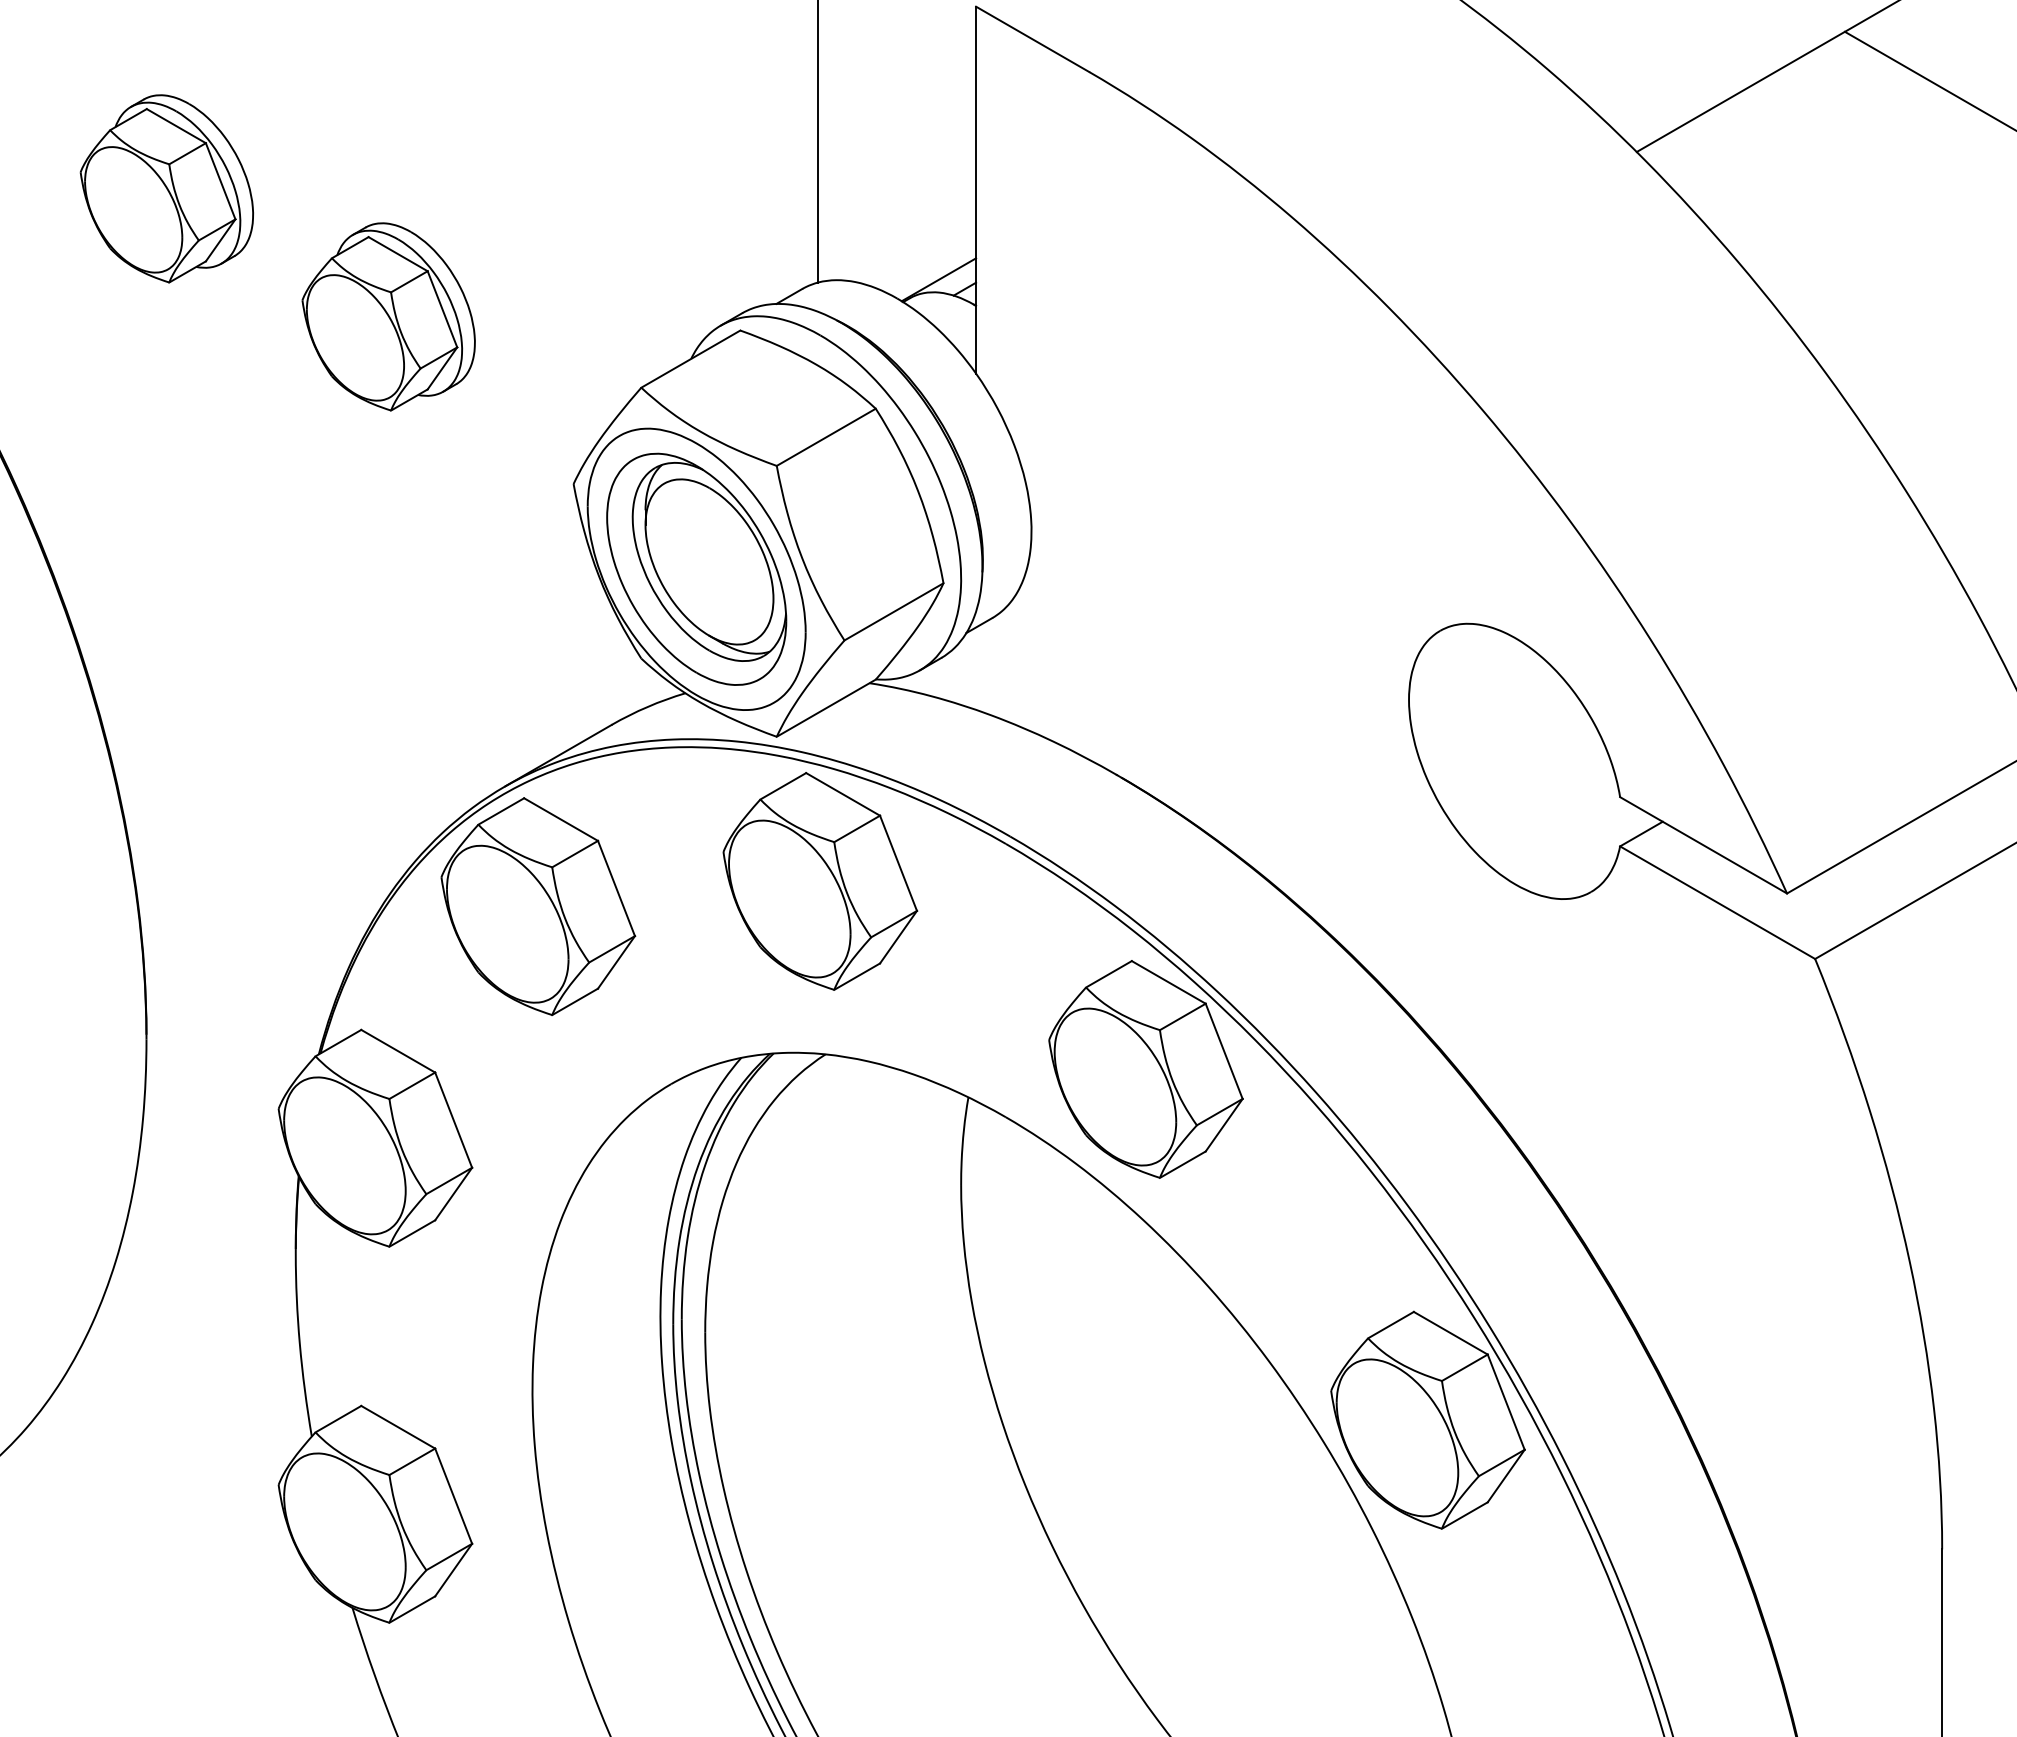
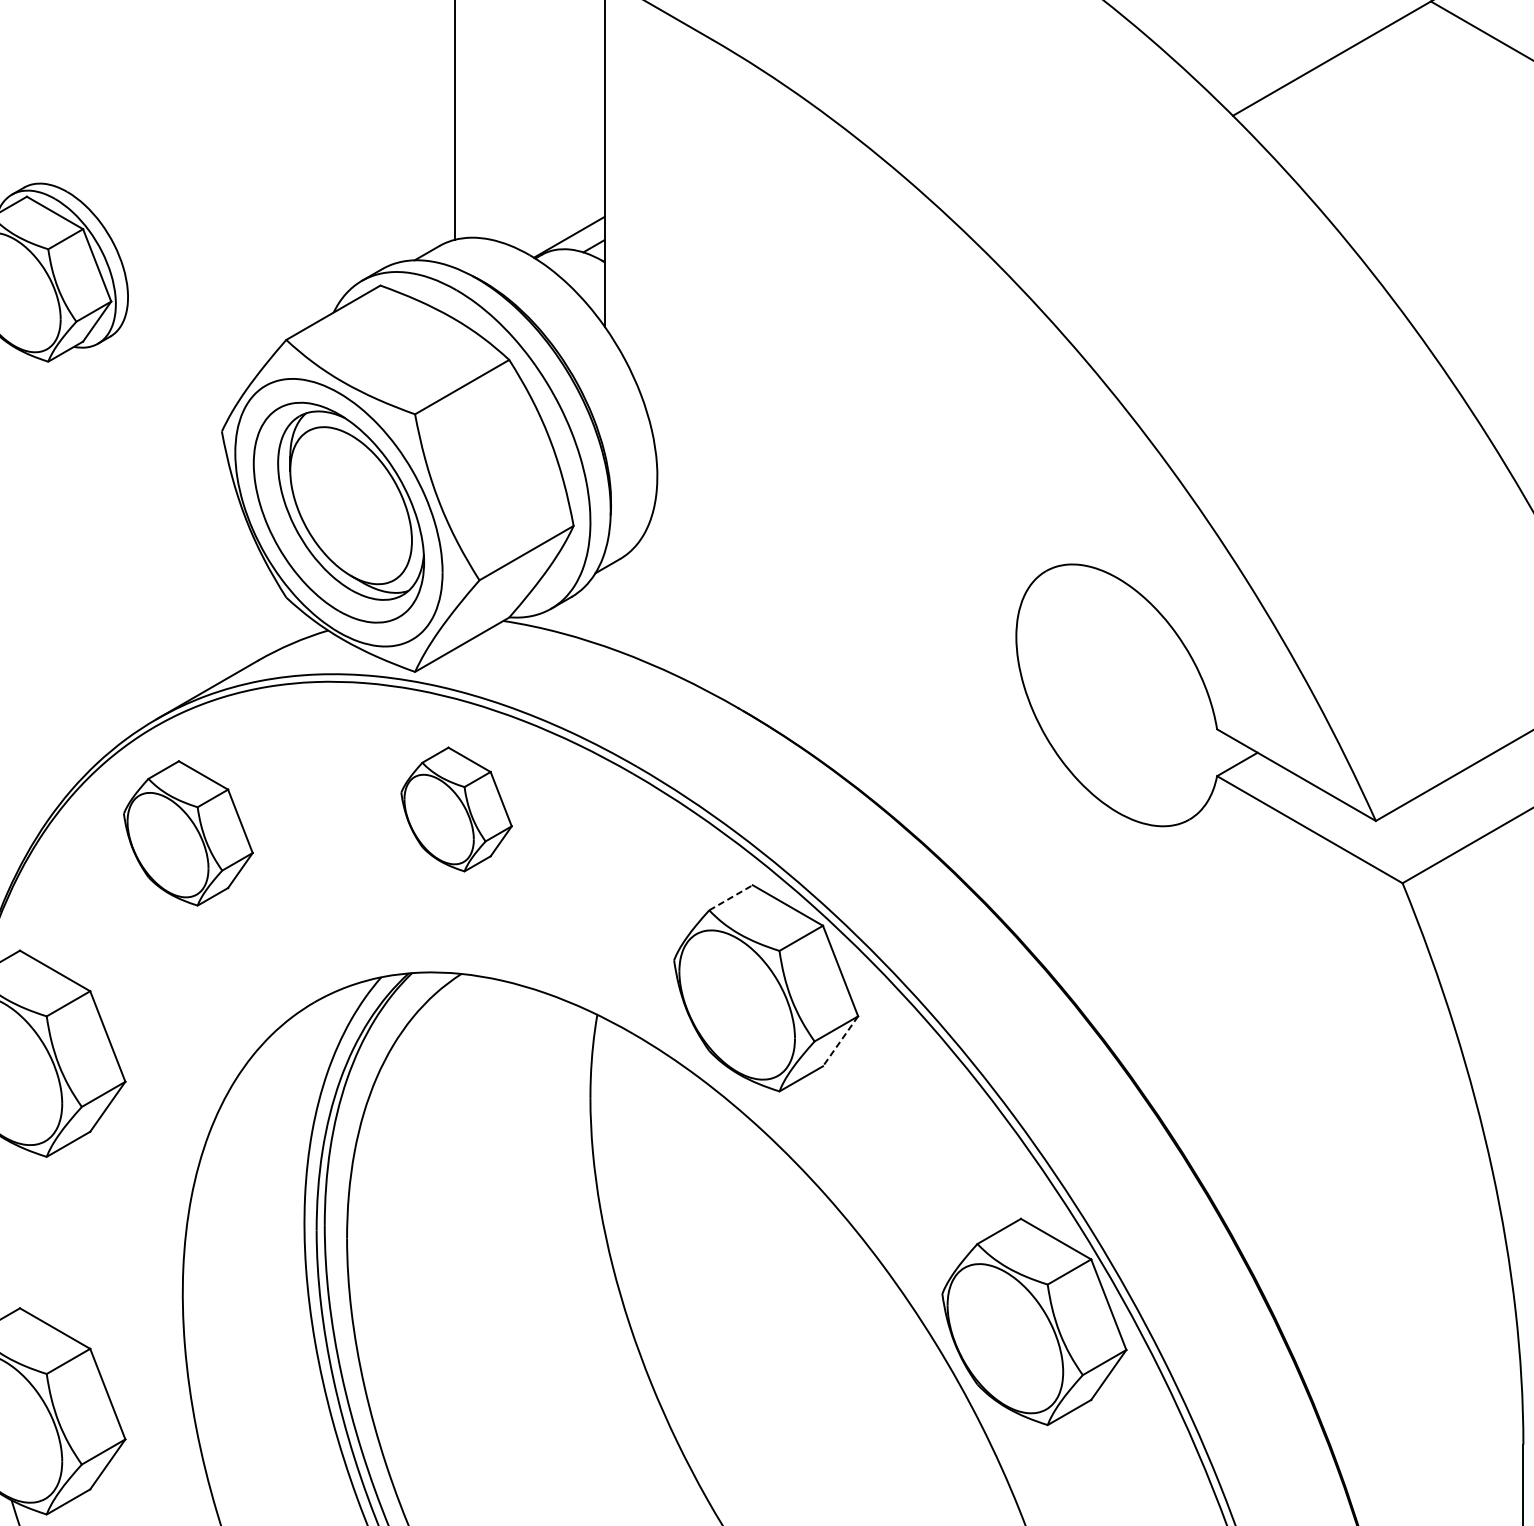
part: (820, 881) -> (456, 809), size x0.6
part: (538, 906) -> (188, 833), size x0.7
line: (1109, 974) -> (731, 897), solid -> dashed
line: (1223, 1125) -> (839, 1041), solid -> dashed

